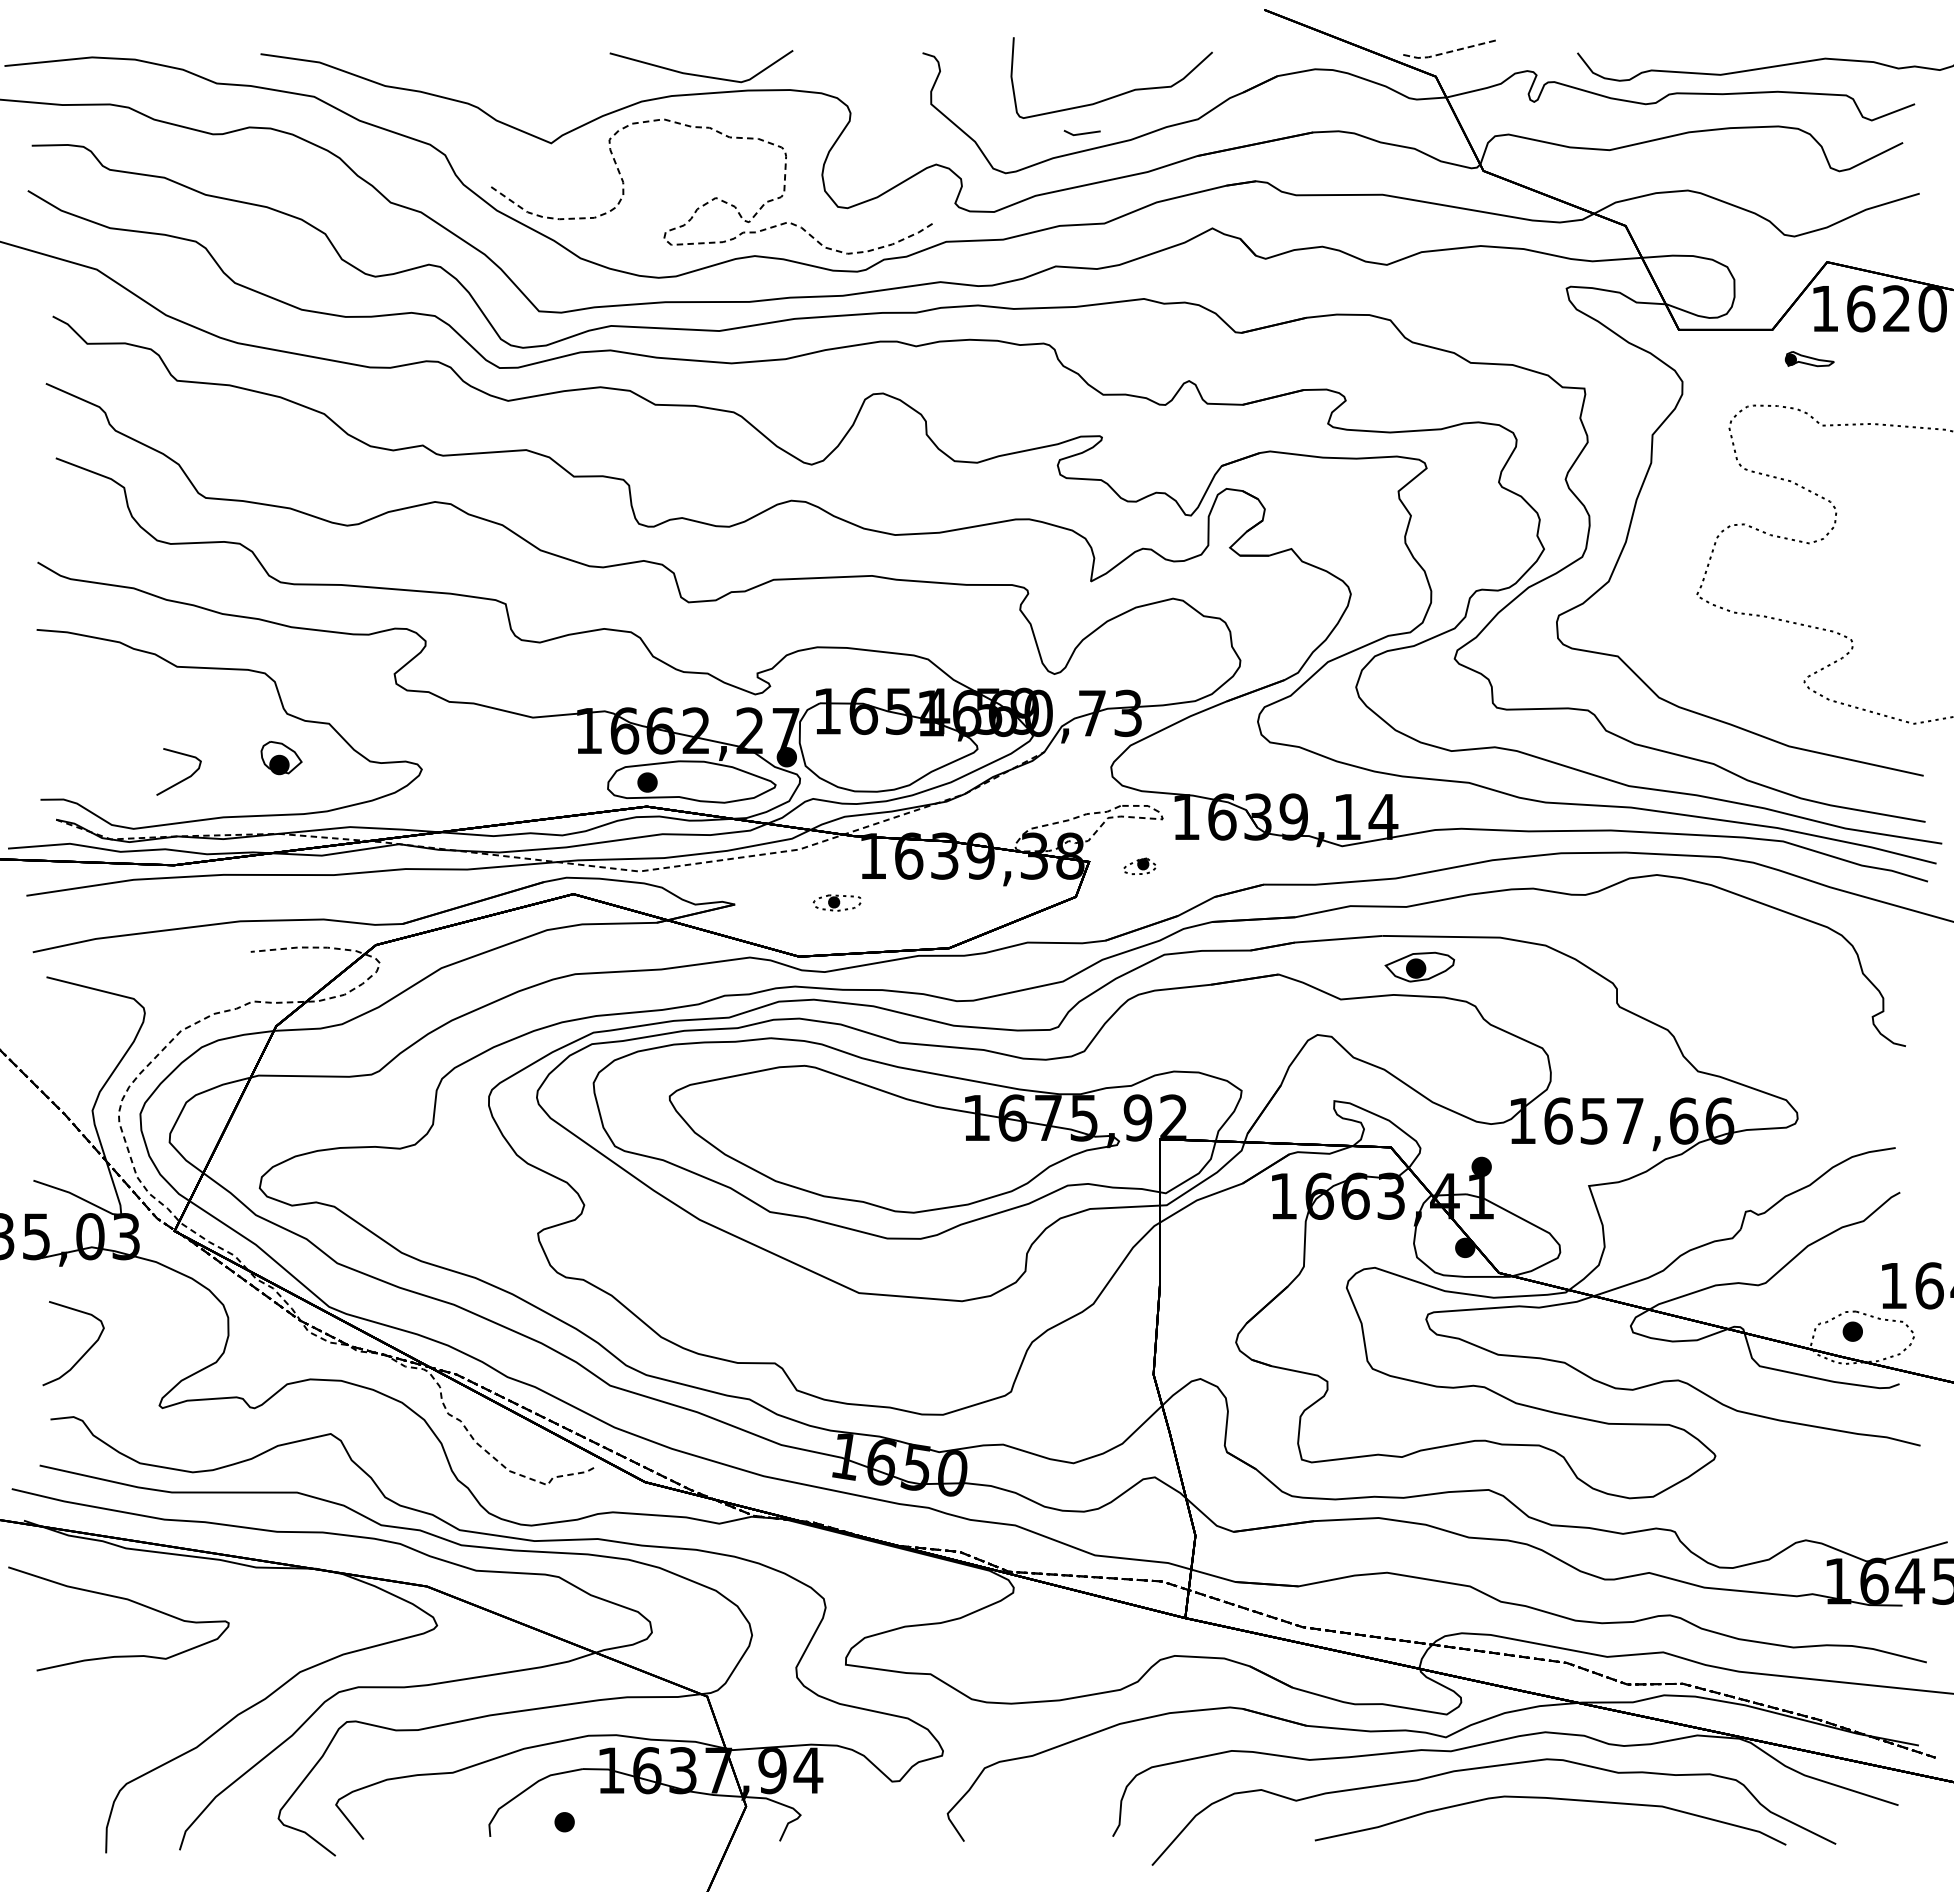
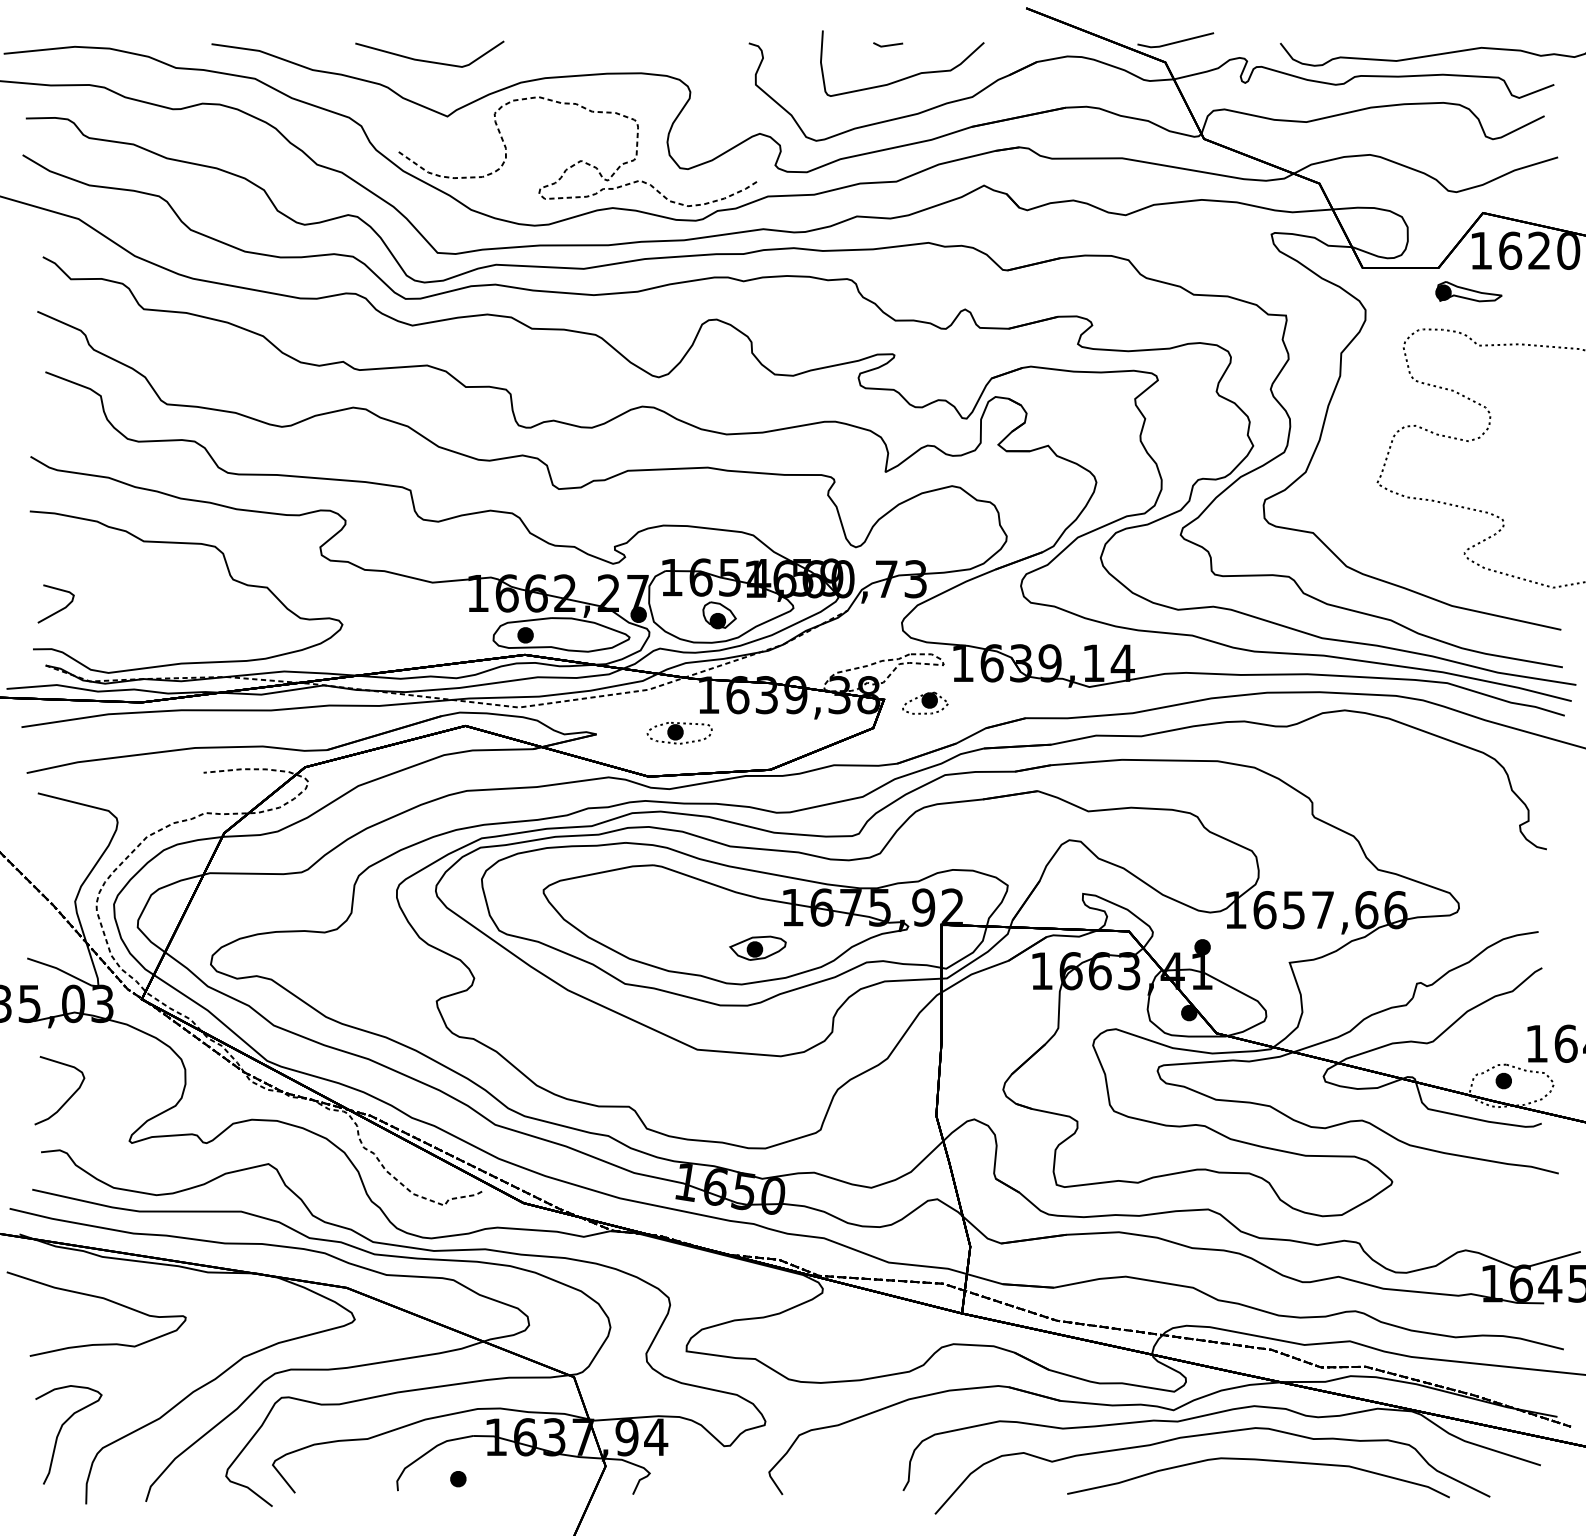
line: (1447, 52) -> (1174, 42), dashed -> solid
line: (699, 74) -> (428, 60), moved
line: (1081, 133) -> (887, 45), moved
part: (1809, 358) -> (1468, 291), size x1.67
part: (281, 758) -> (719, 615), moved
curve: (182, 779) -> (58, 610), moved
part: (1139, 866) -> (924, 703), size x1.67
part: (836, 902) -> (678, 732), size x1.67
part: (1419, 966) -> (757, 947), moved
curve: (74, 1763) -> (60, 1431), added

